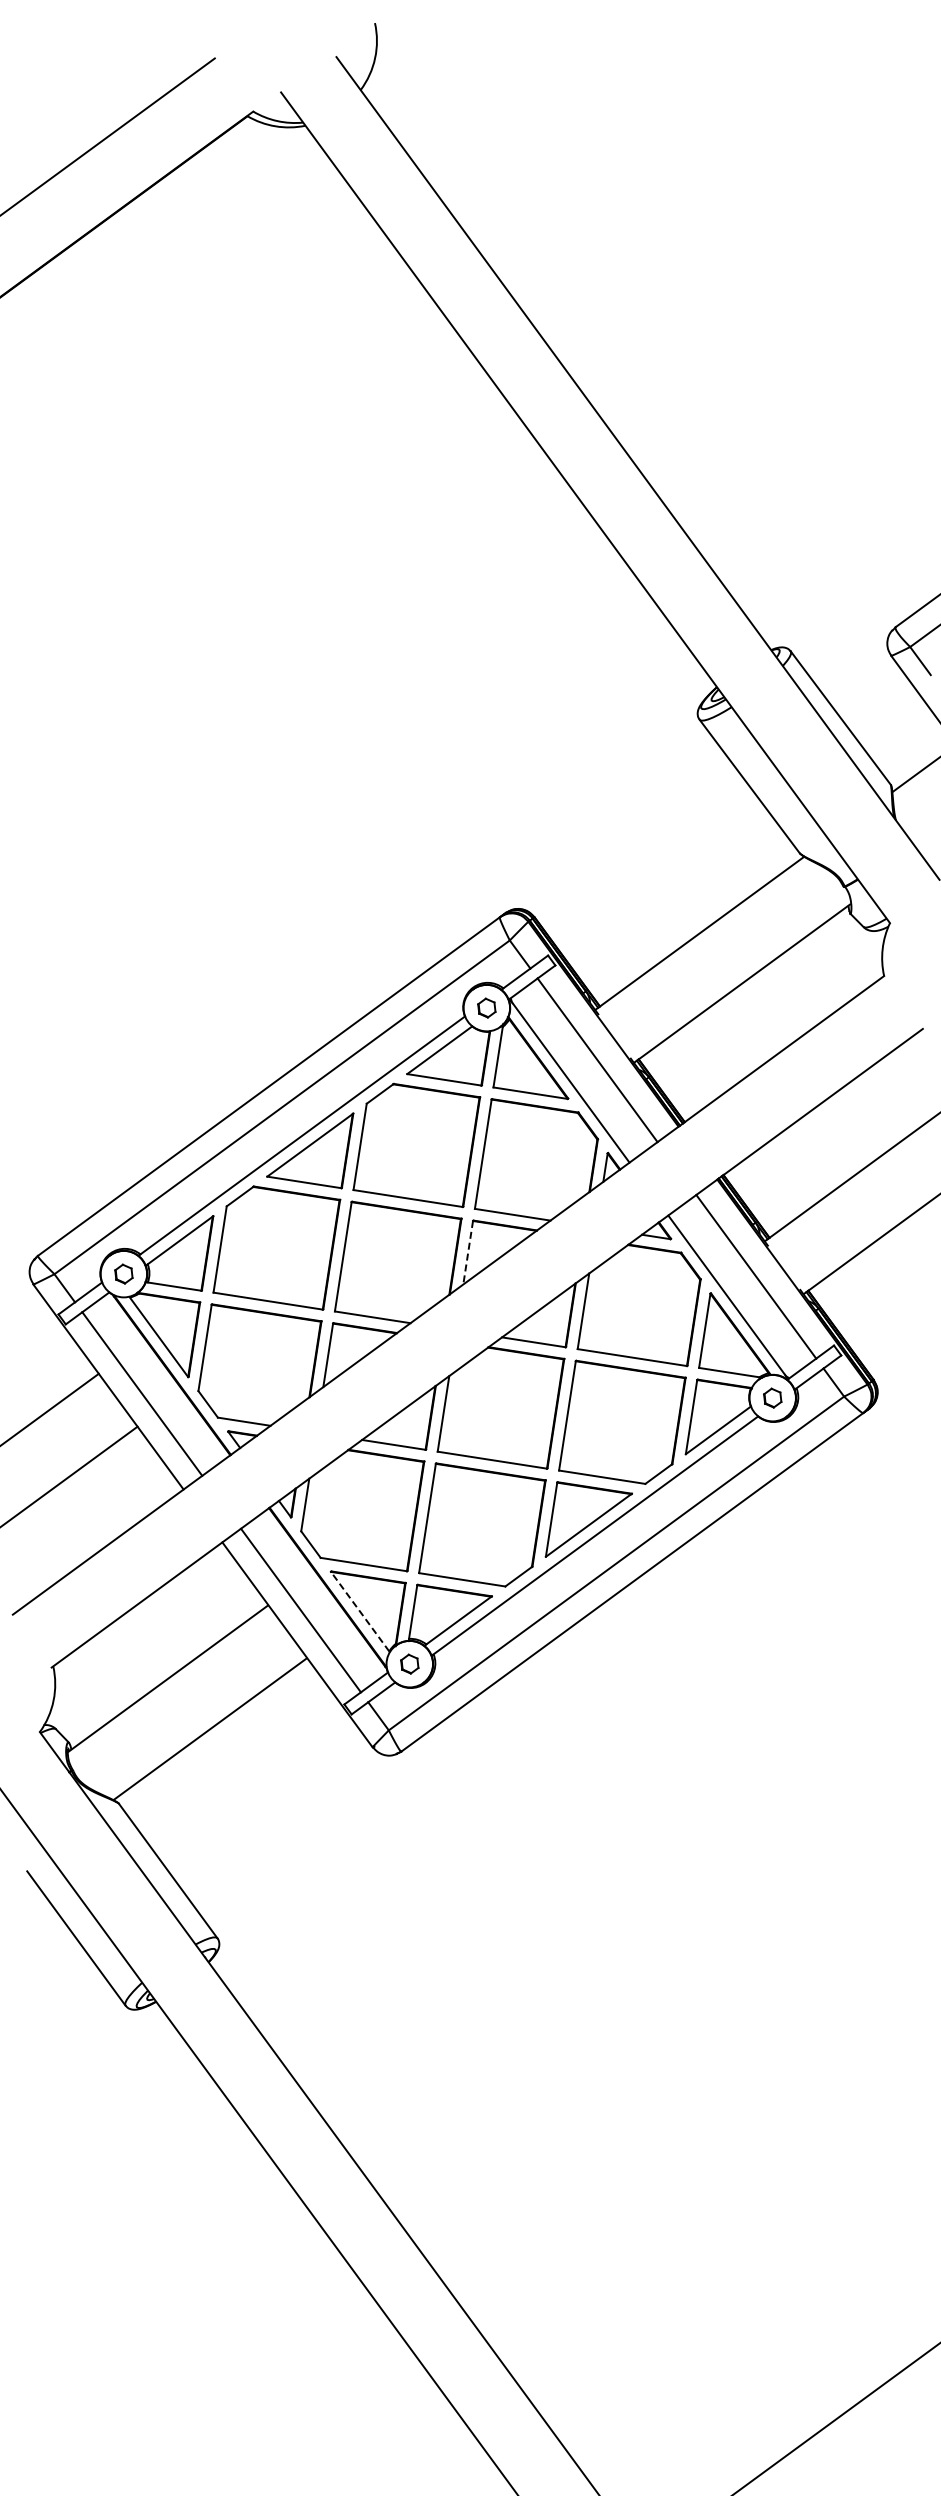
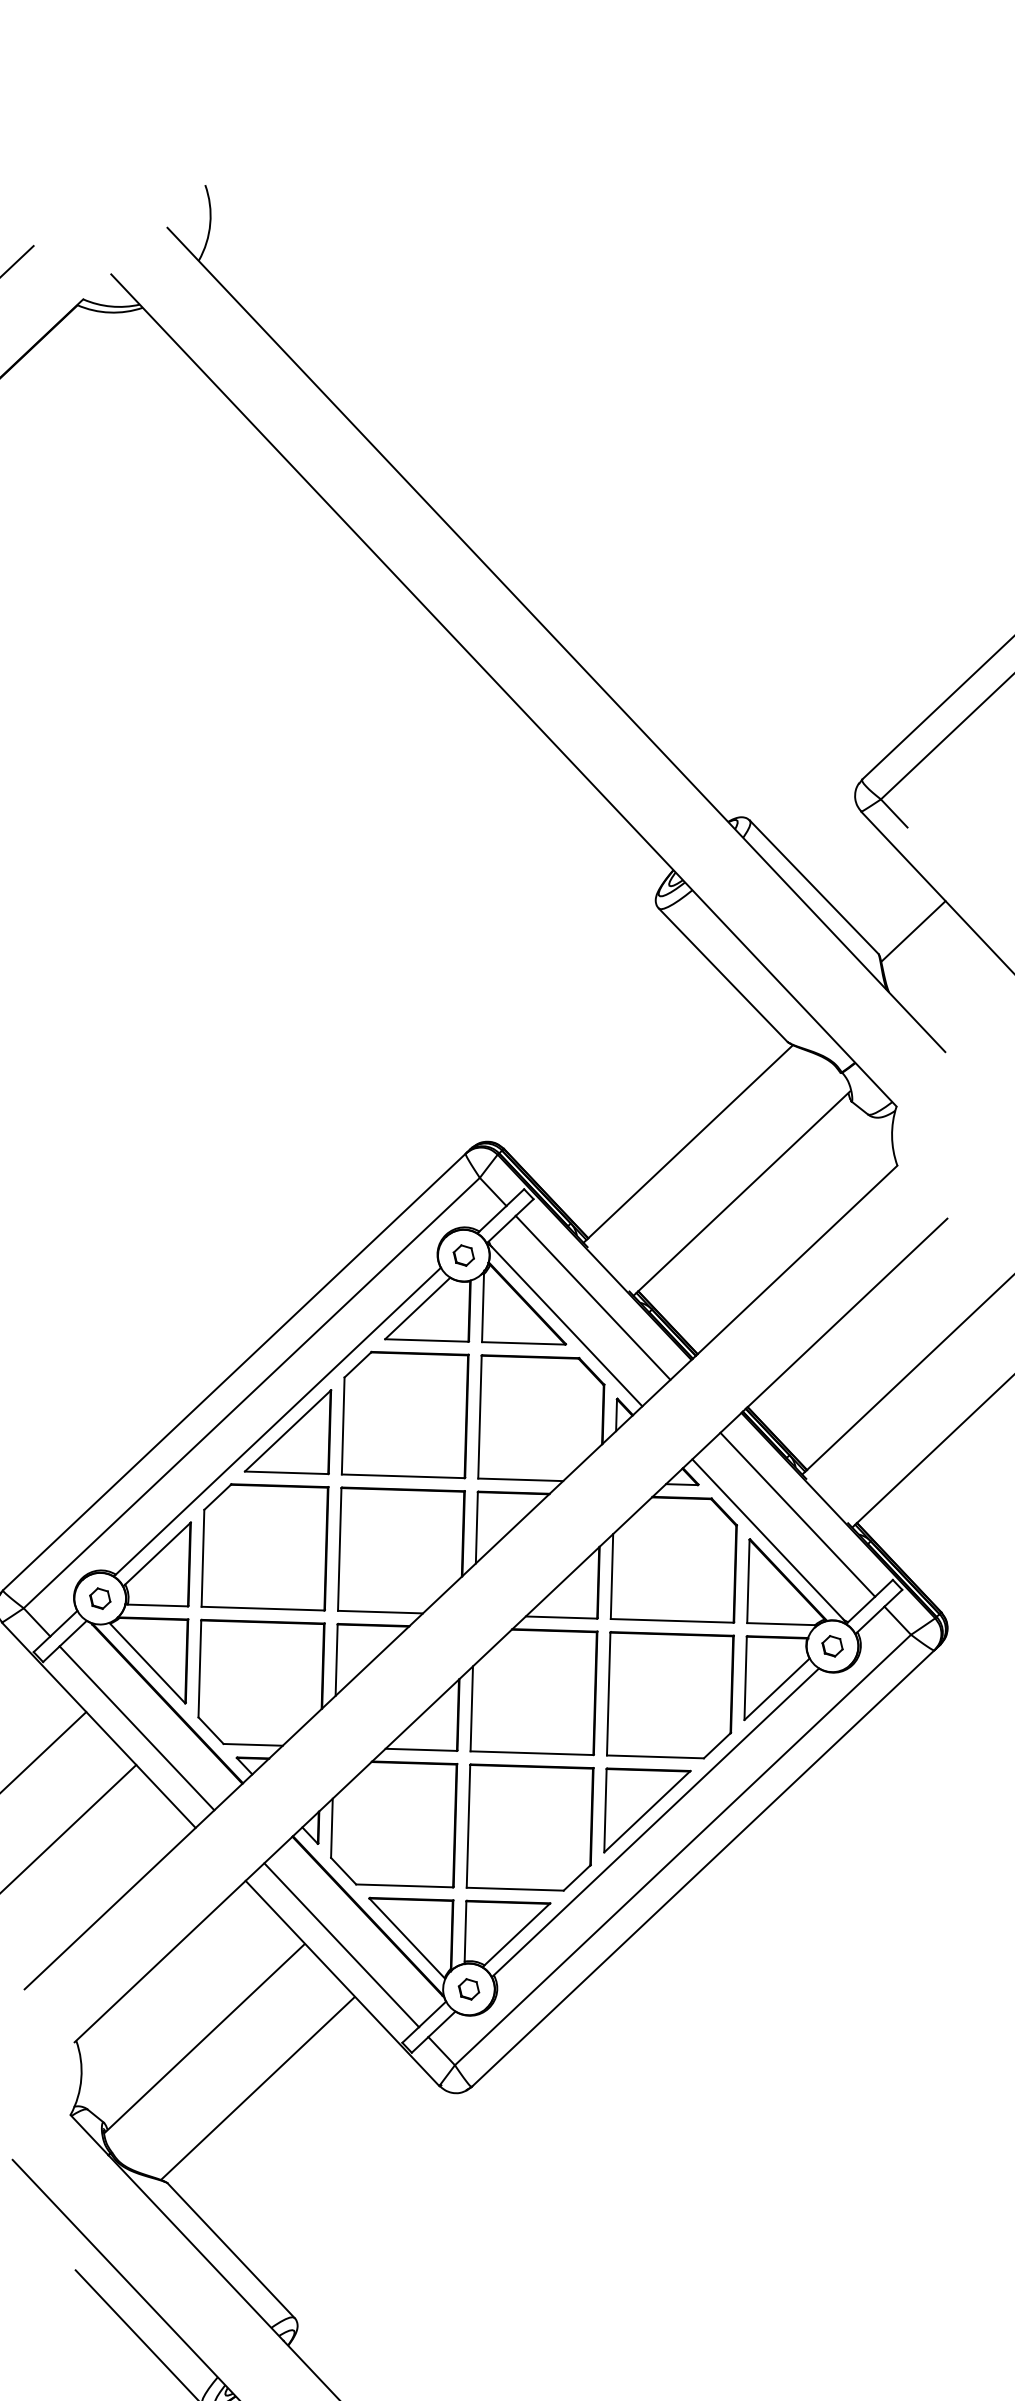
line: (468, 1253) -> (477, 1528), dashed -> solid
line: (359, 1611) -> (406, 1938), dashed -> solid

